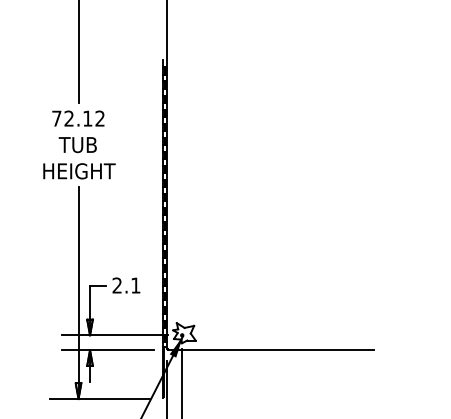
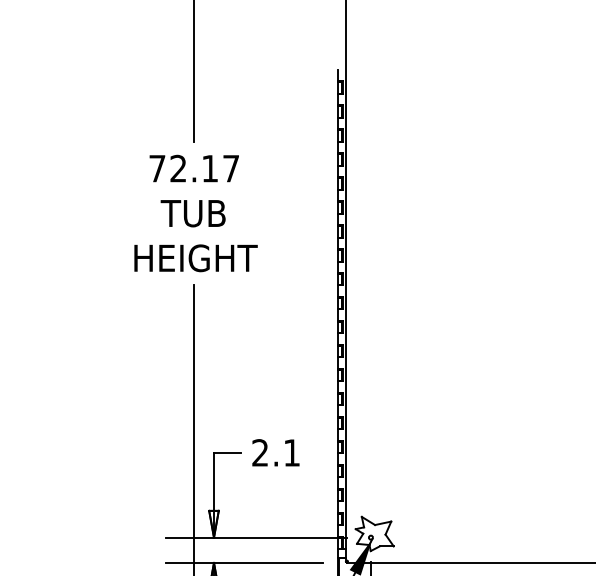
text: (99, 118) -> (230, 168), 72.12 -> 72.17

